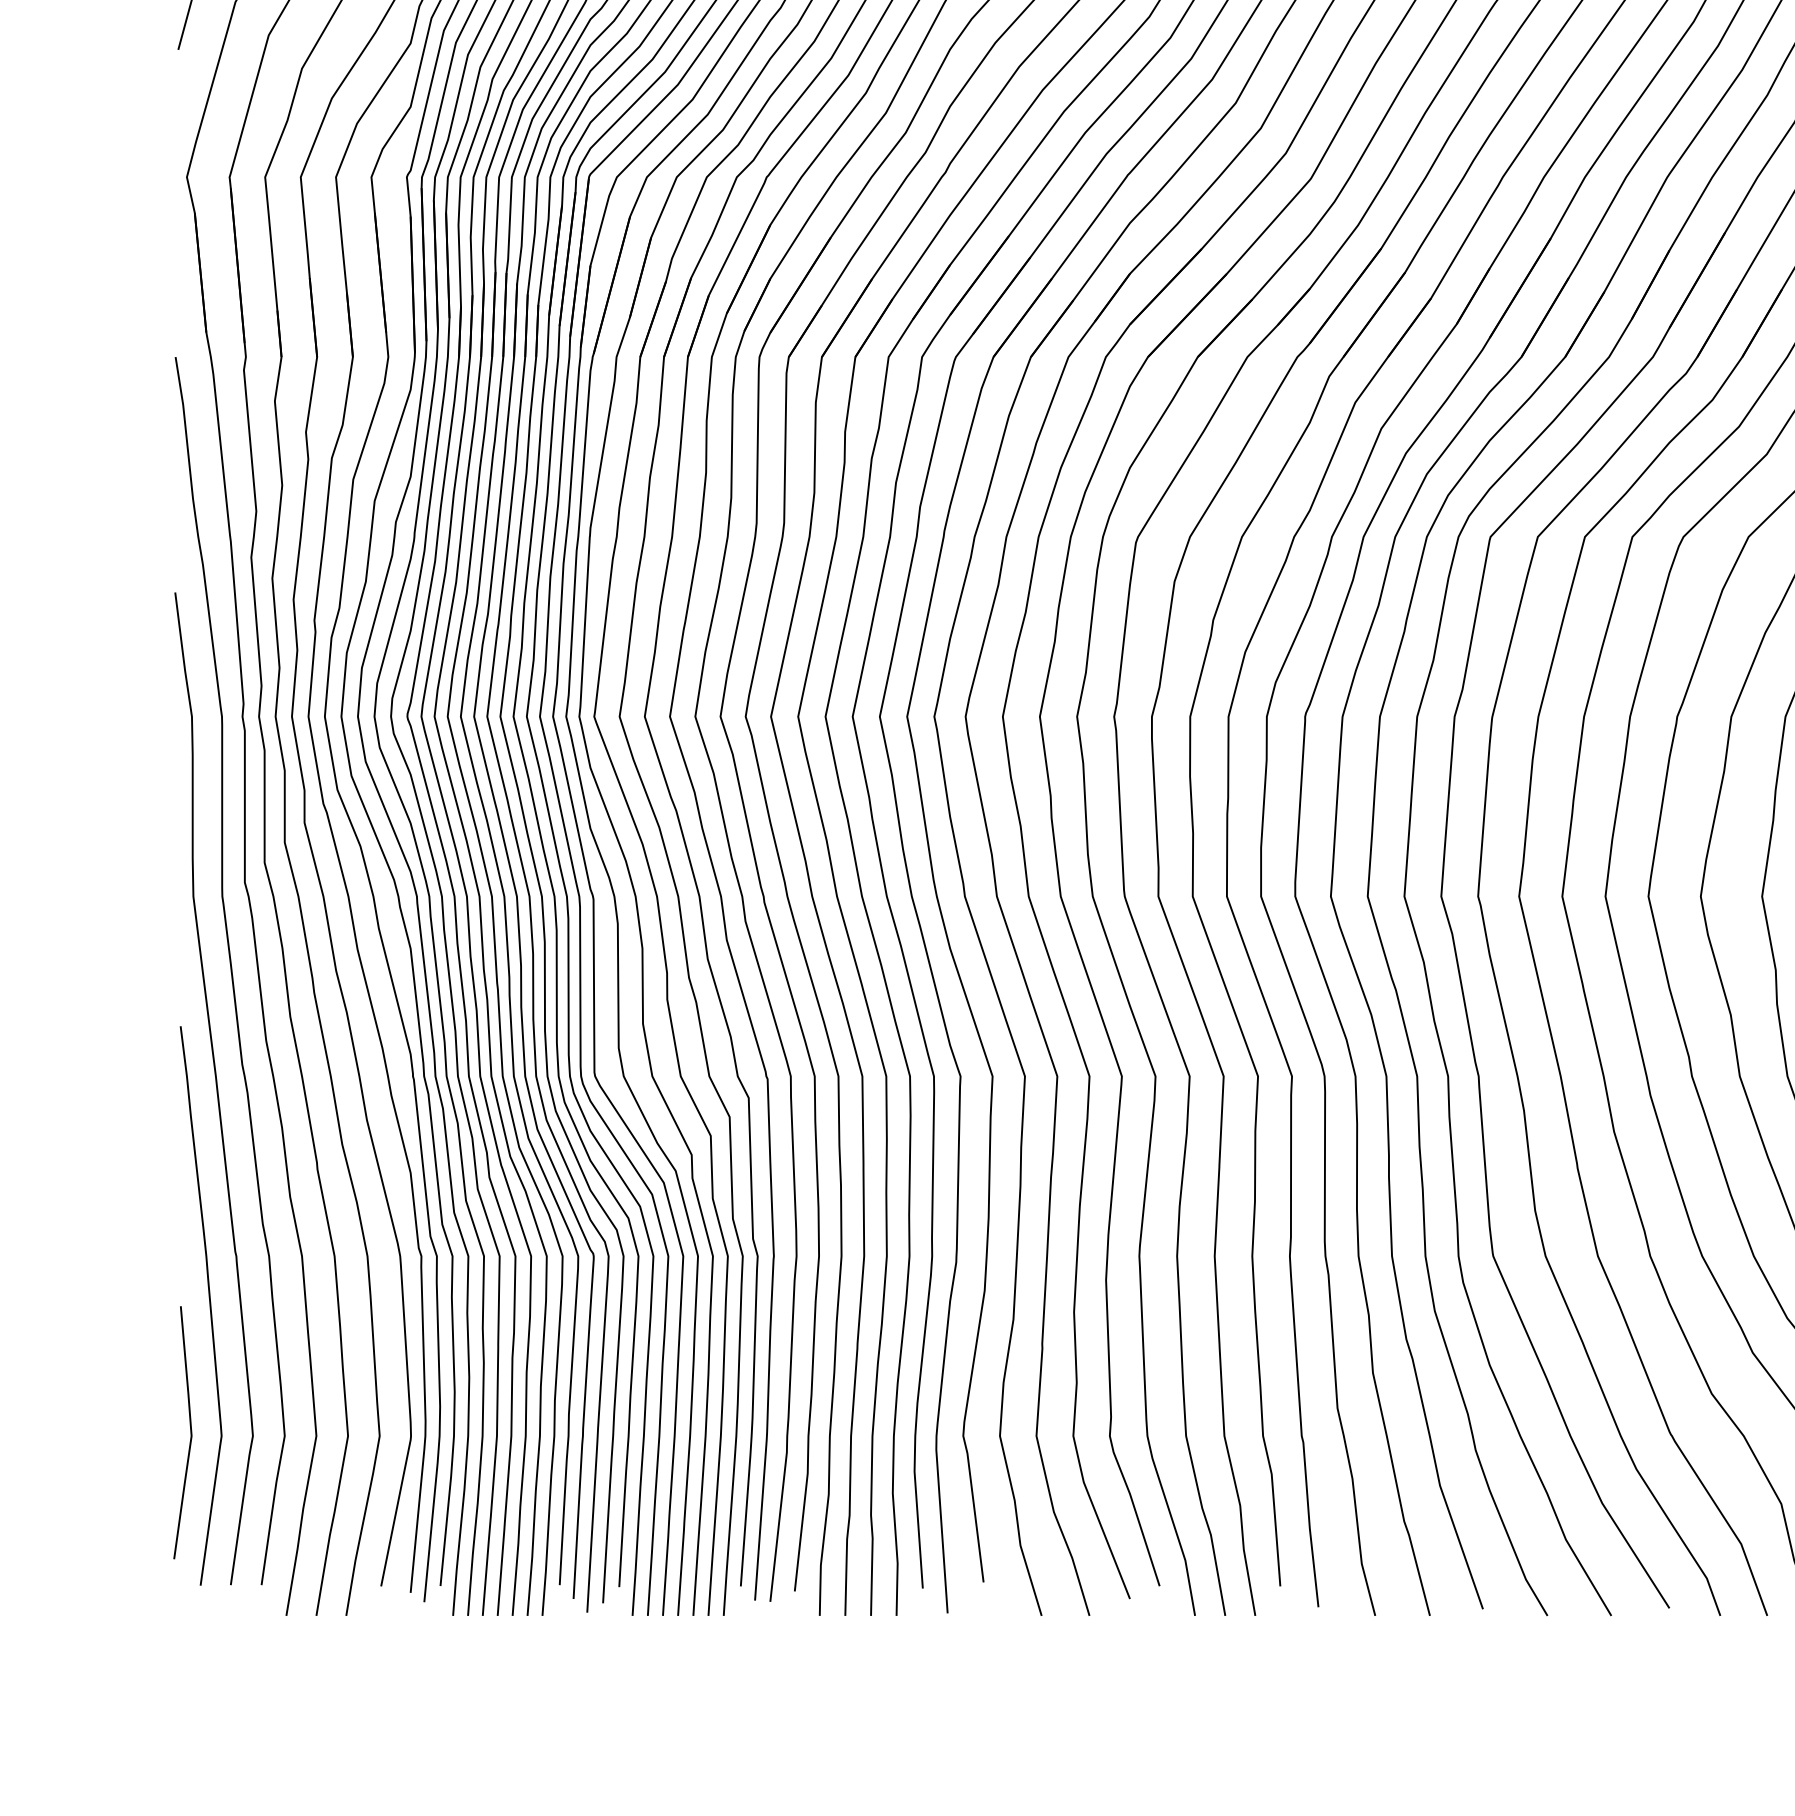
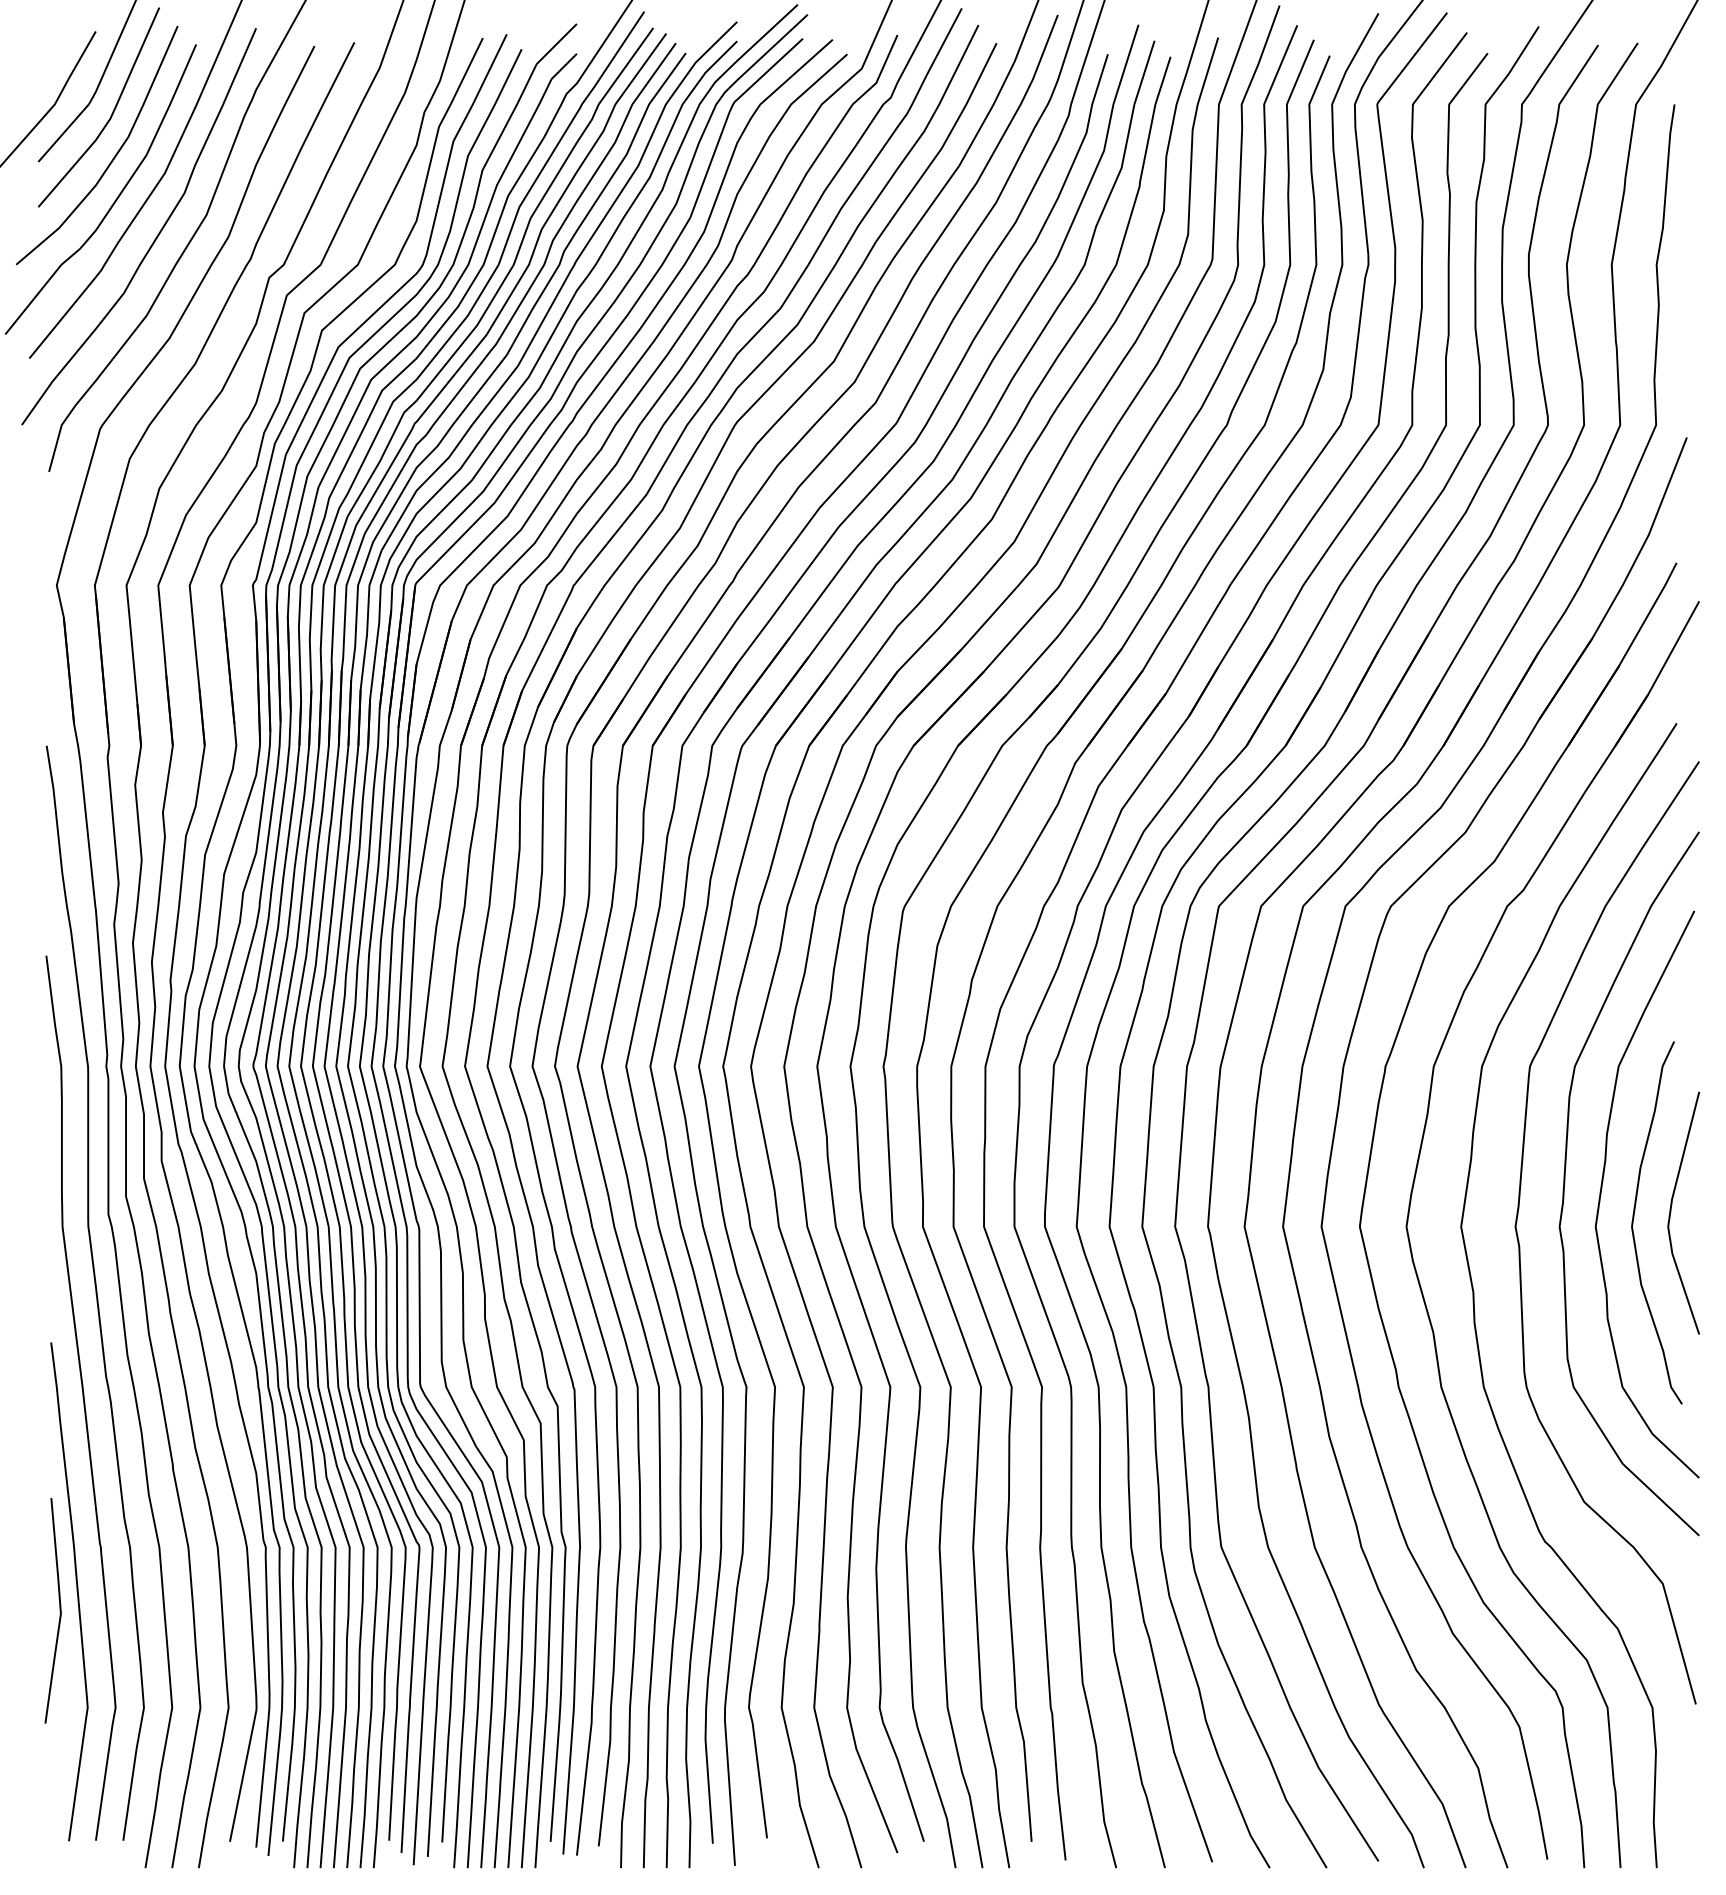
line: (189, 1432) -> (59, 1610), moved

